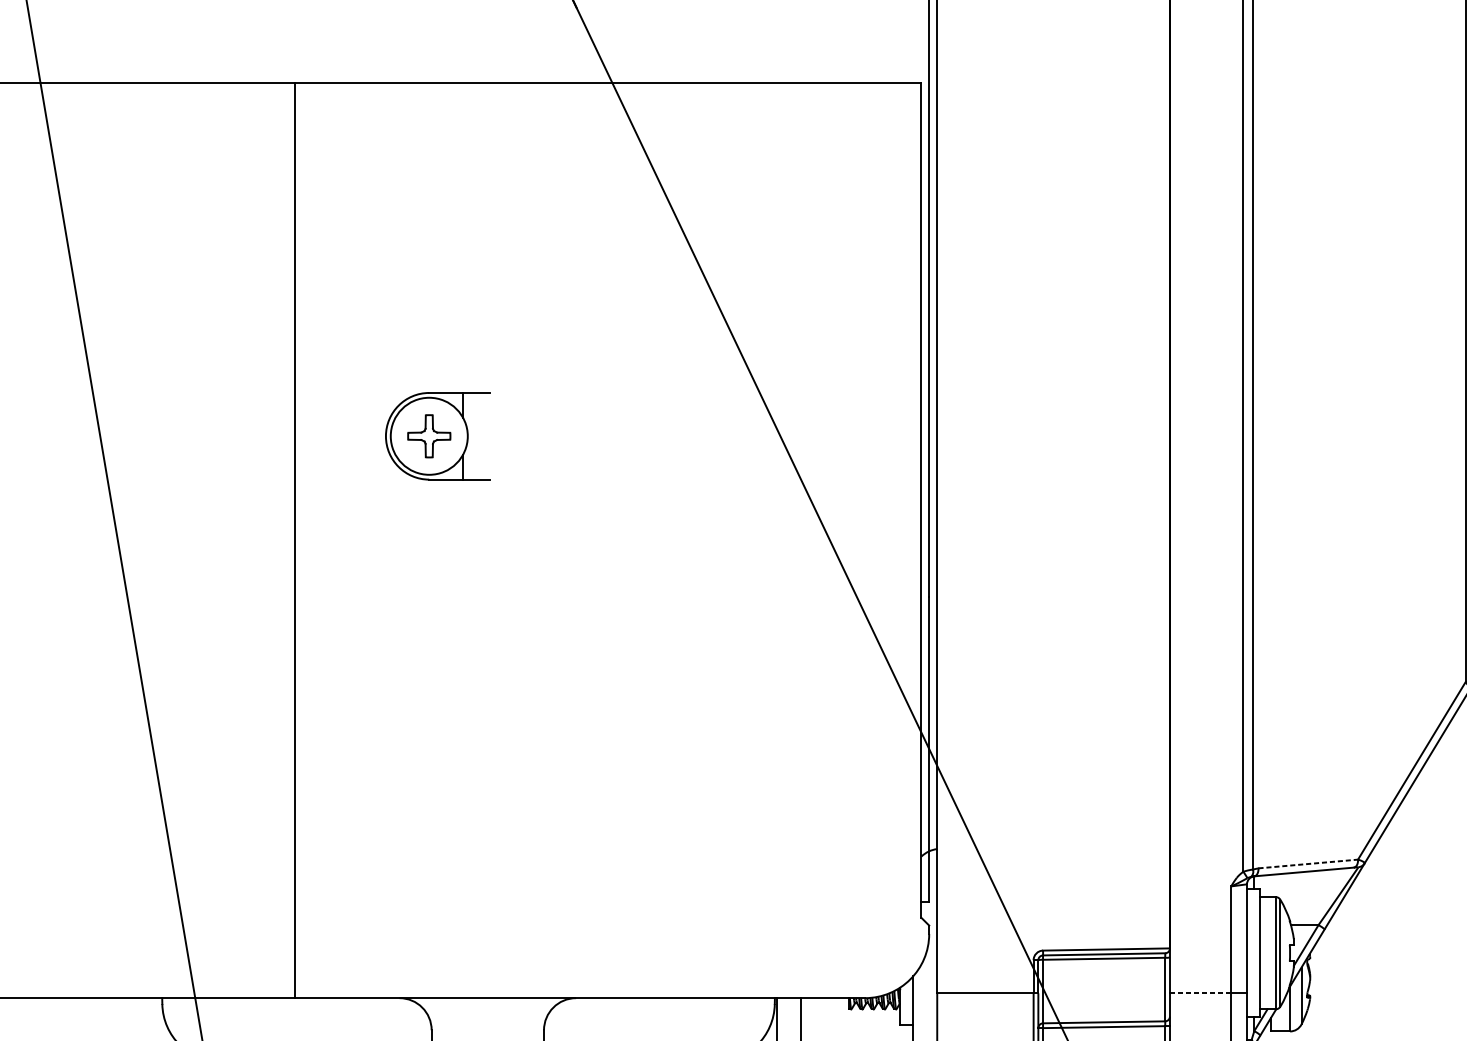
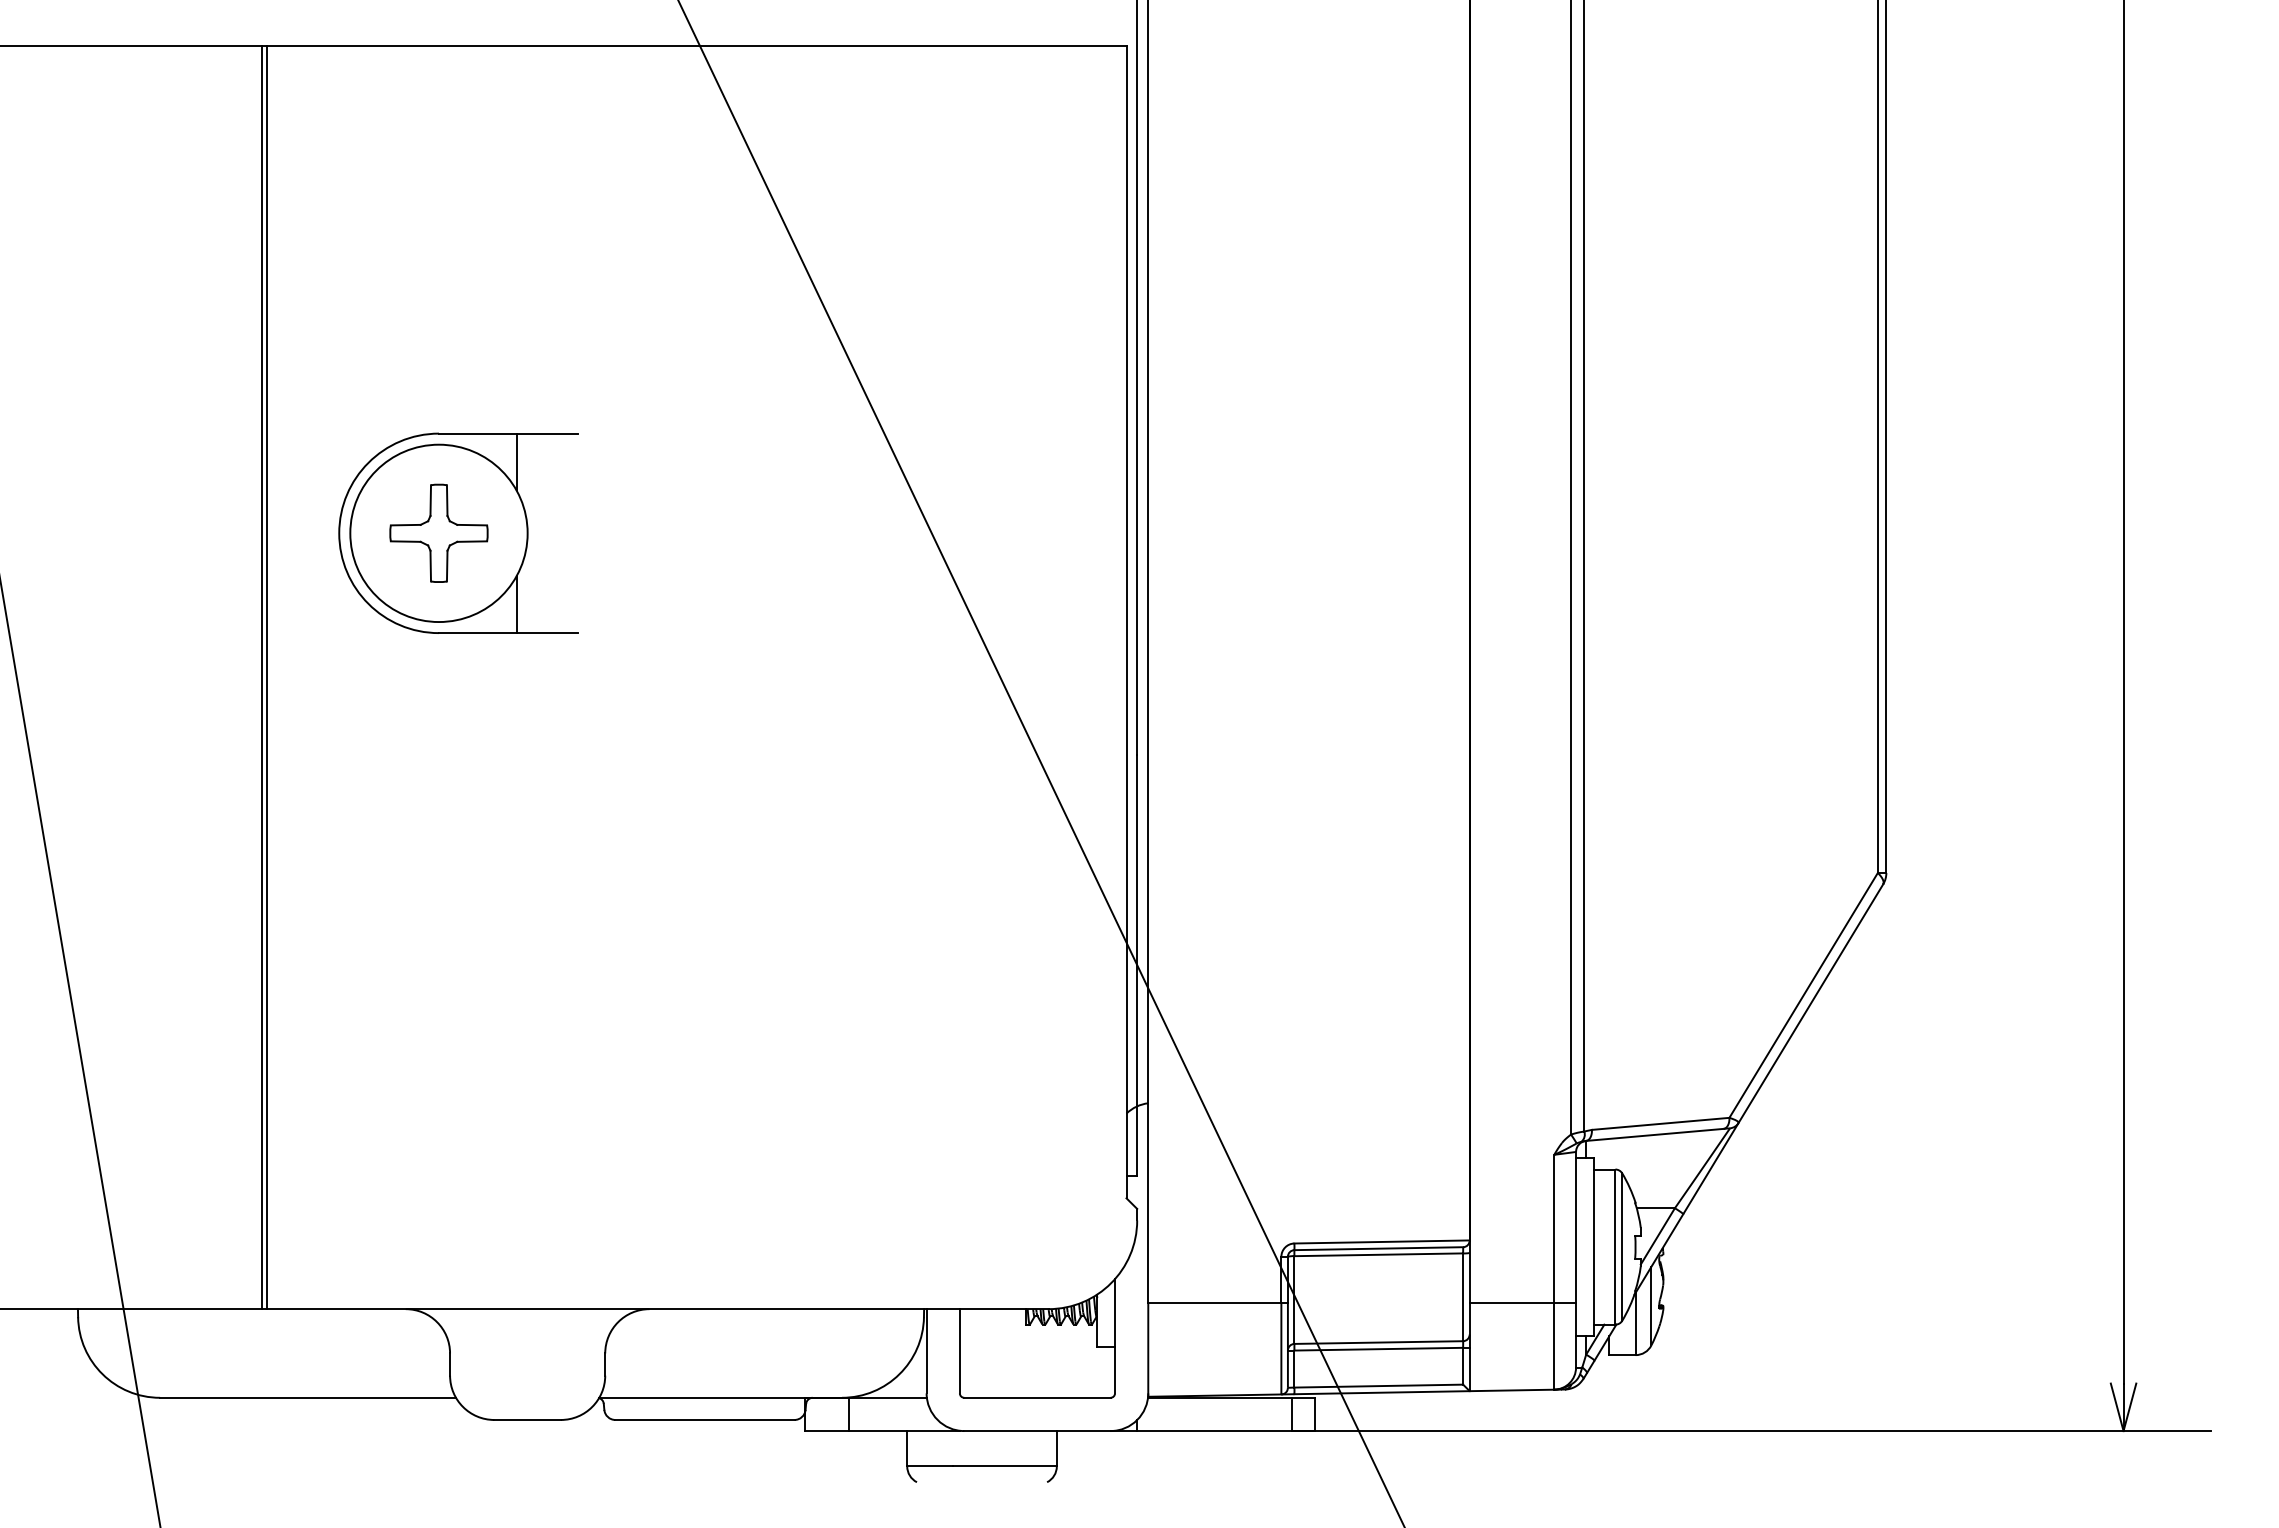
part: (437, 435) -> (458, 532), size x1.67
line: (298, 540) -> (266, 677), added
line: (1308, 863) -> (1661, 1123), dashed -> solid
line: (1200, 993) -> (1511, 1302), dashed -> solid

